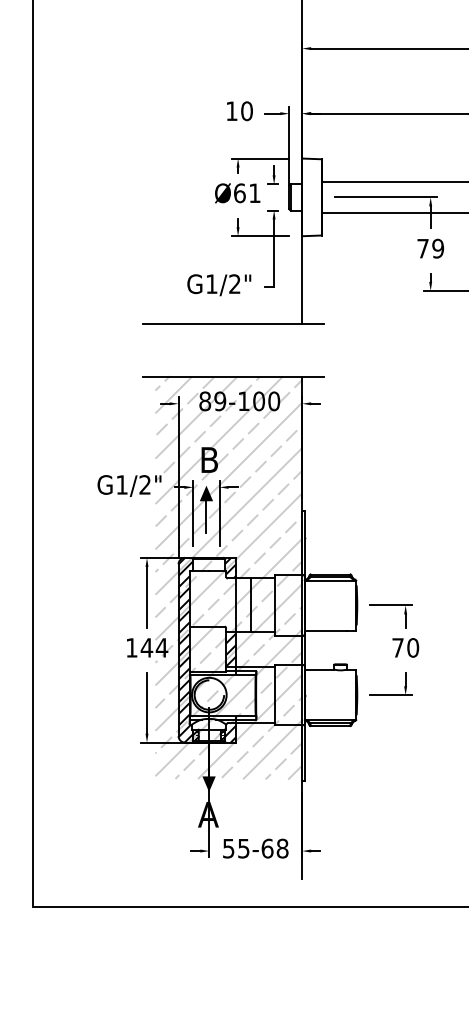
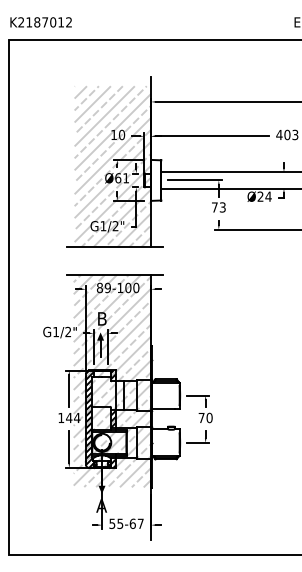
hatch: (228, 171) -> (112, 166), added
text: (437, 248) -> (222, 207), 79 -> 73
text: (282, 847) -> (140, 523), 55-68 -> 55-67

